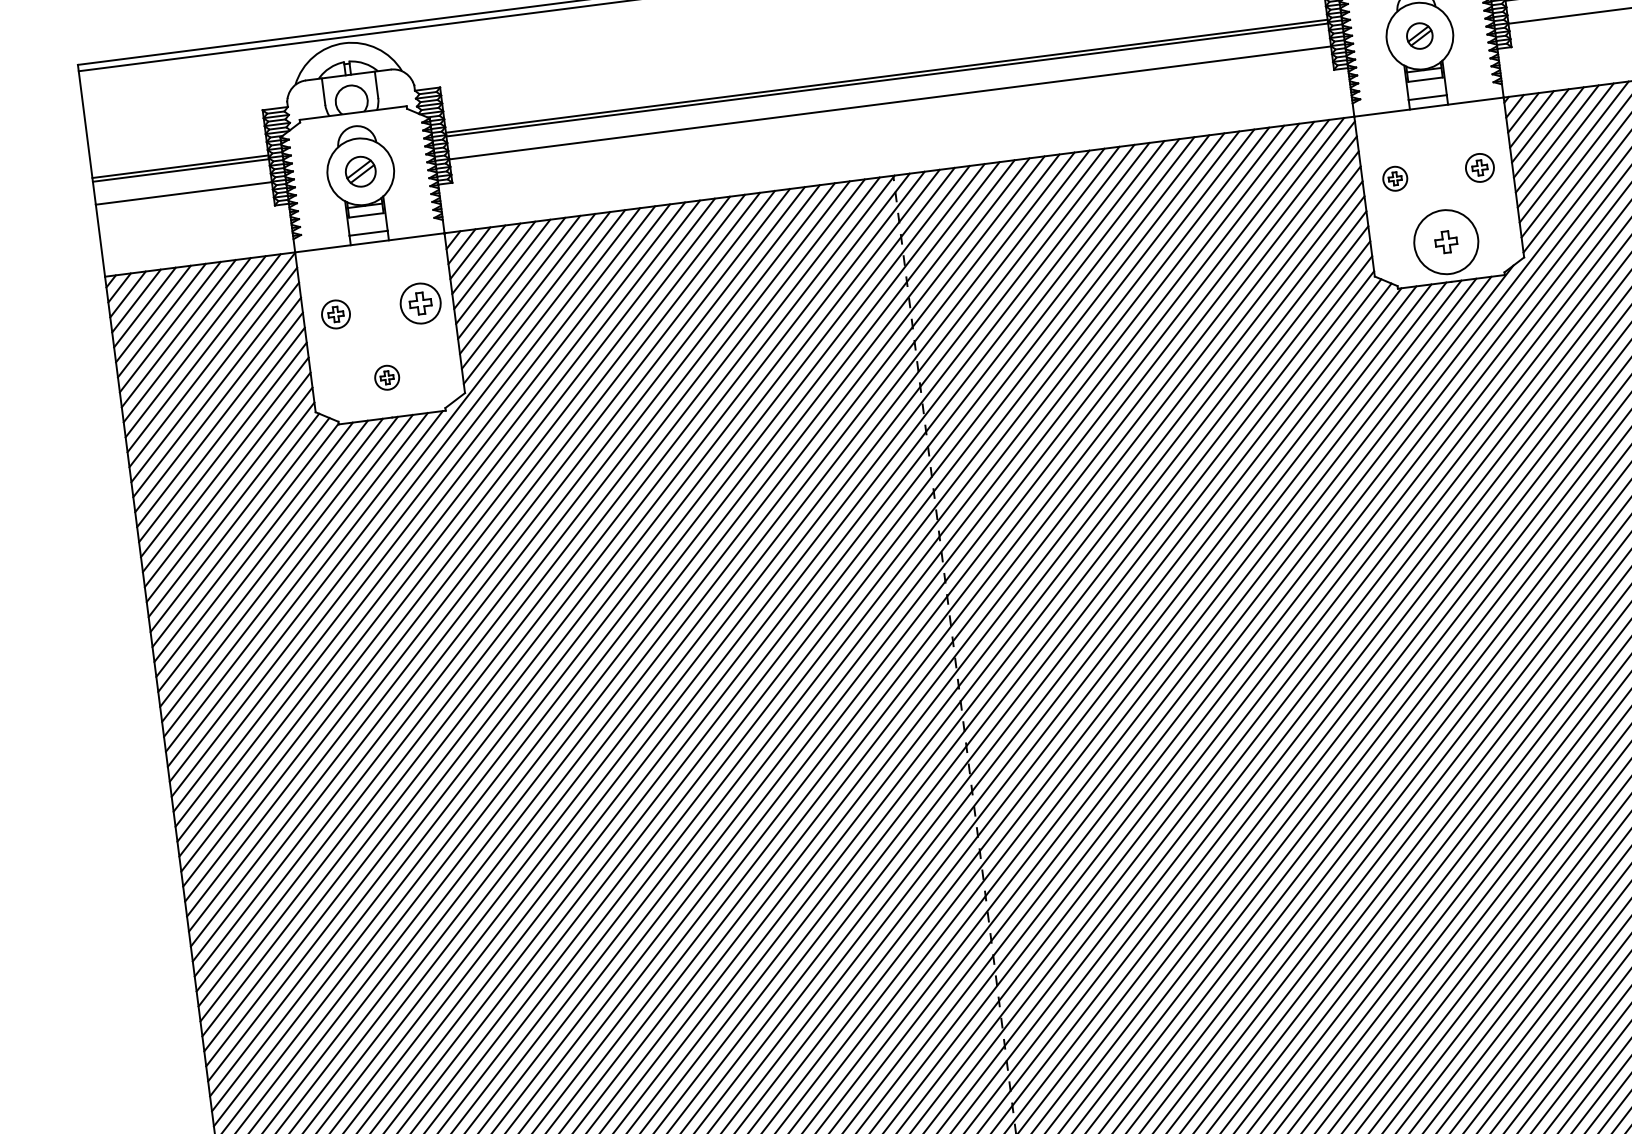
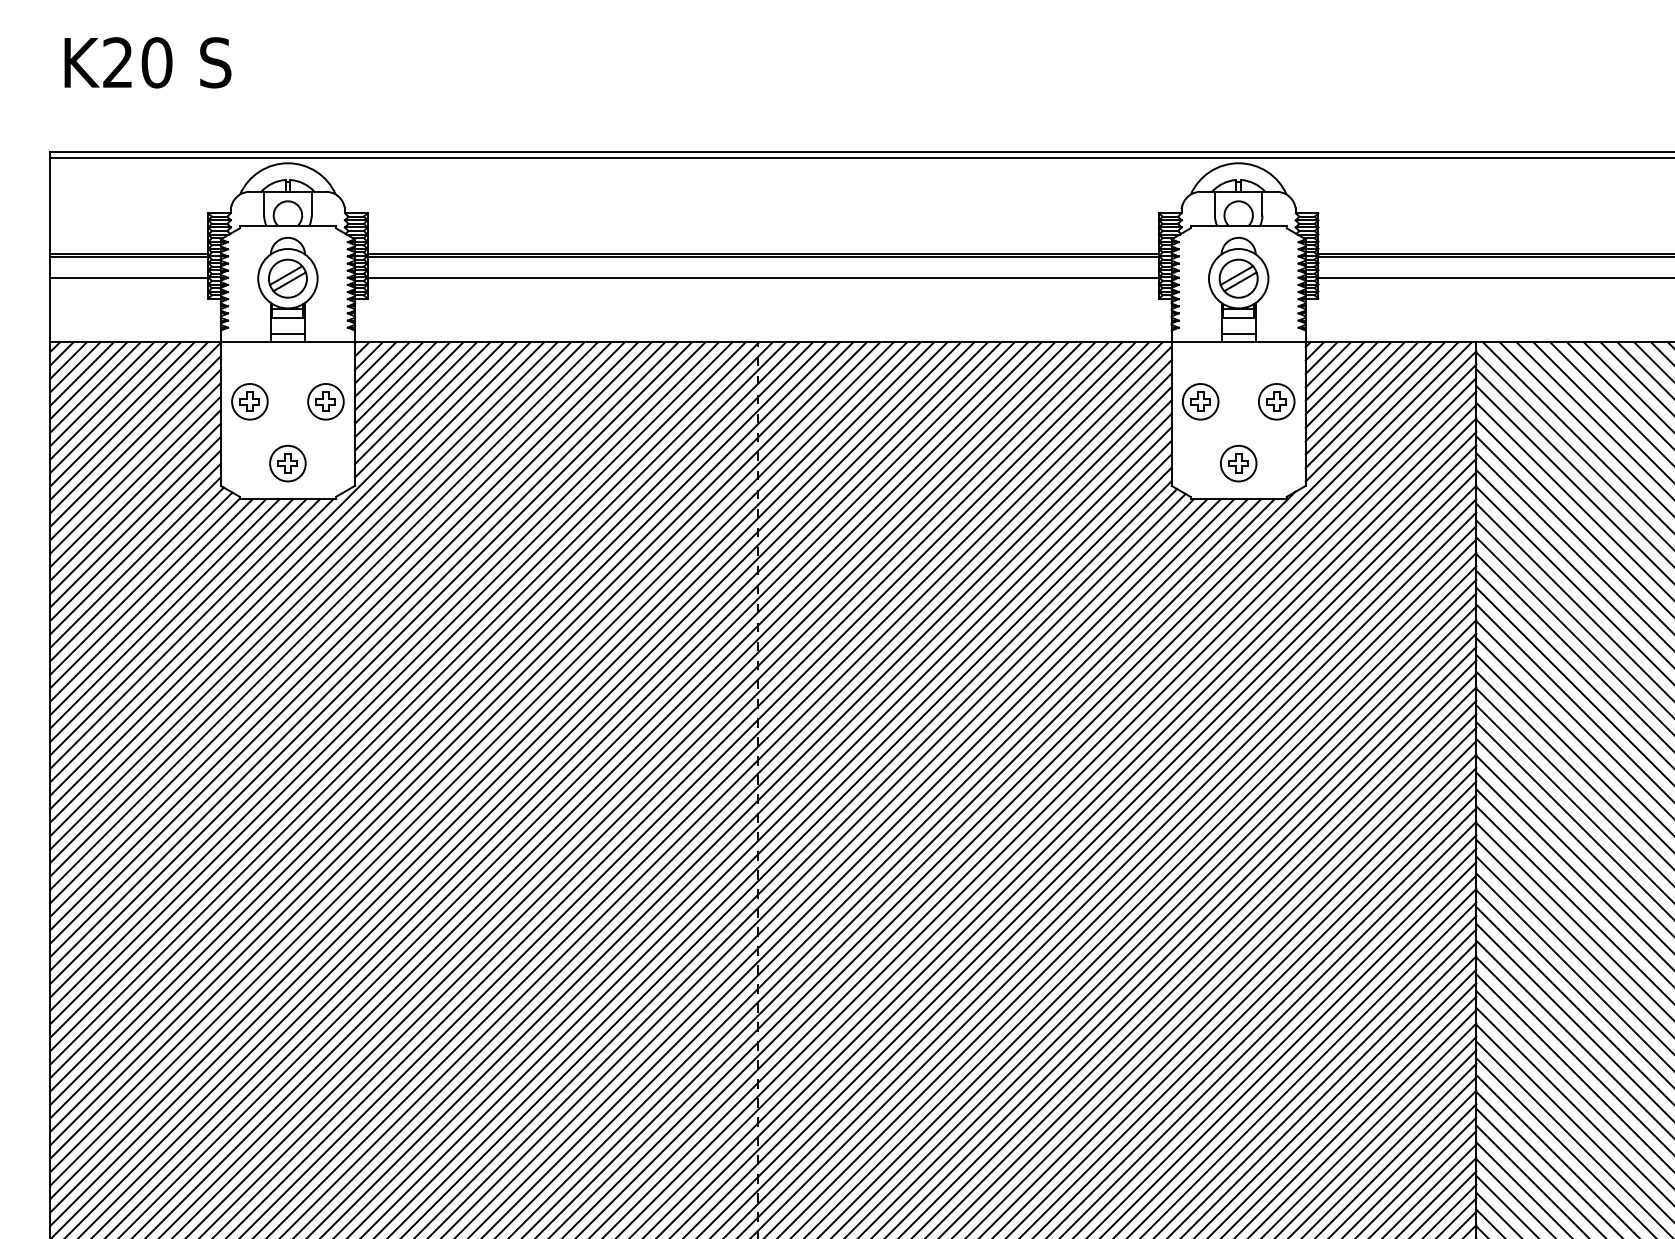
part: (1419, 35) -> (1238, 278), size x1.67
part: (1479, 167) -> (1276, 401), size x1.43
part: (360, 171) -> (287, 278), size x1.43
part: (1394, 178) -> (1200, 401), size x1.67
circle: (1446, 242) -> (1238, 463), size x0.62
part: (335, 314) -> (249, 401), size x1.43
part: (386, 377) -> (287, 463), size x1.67

